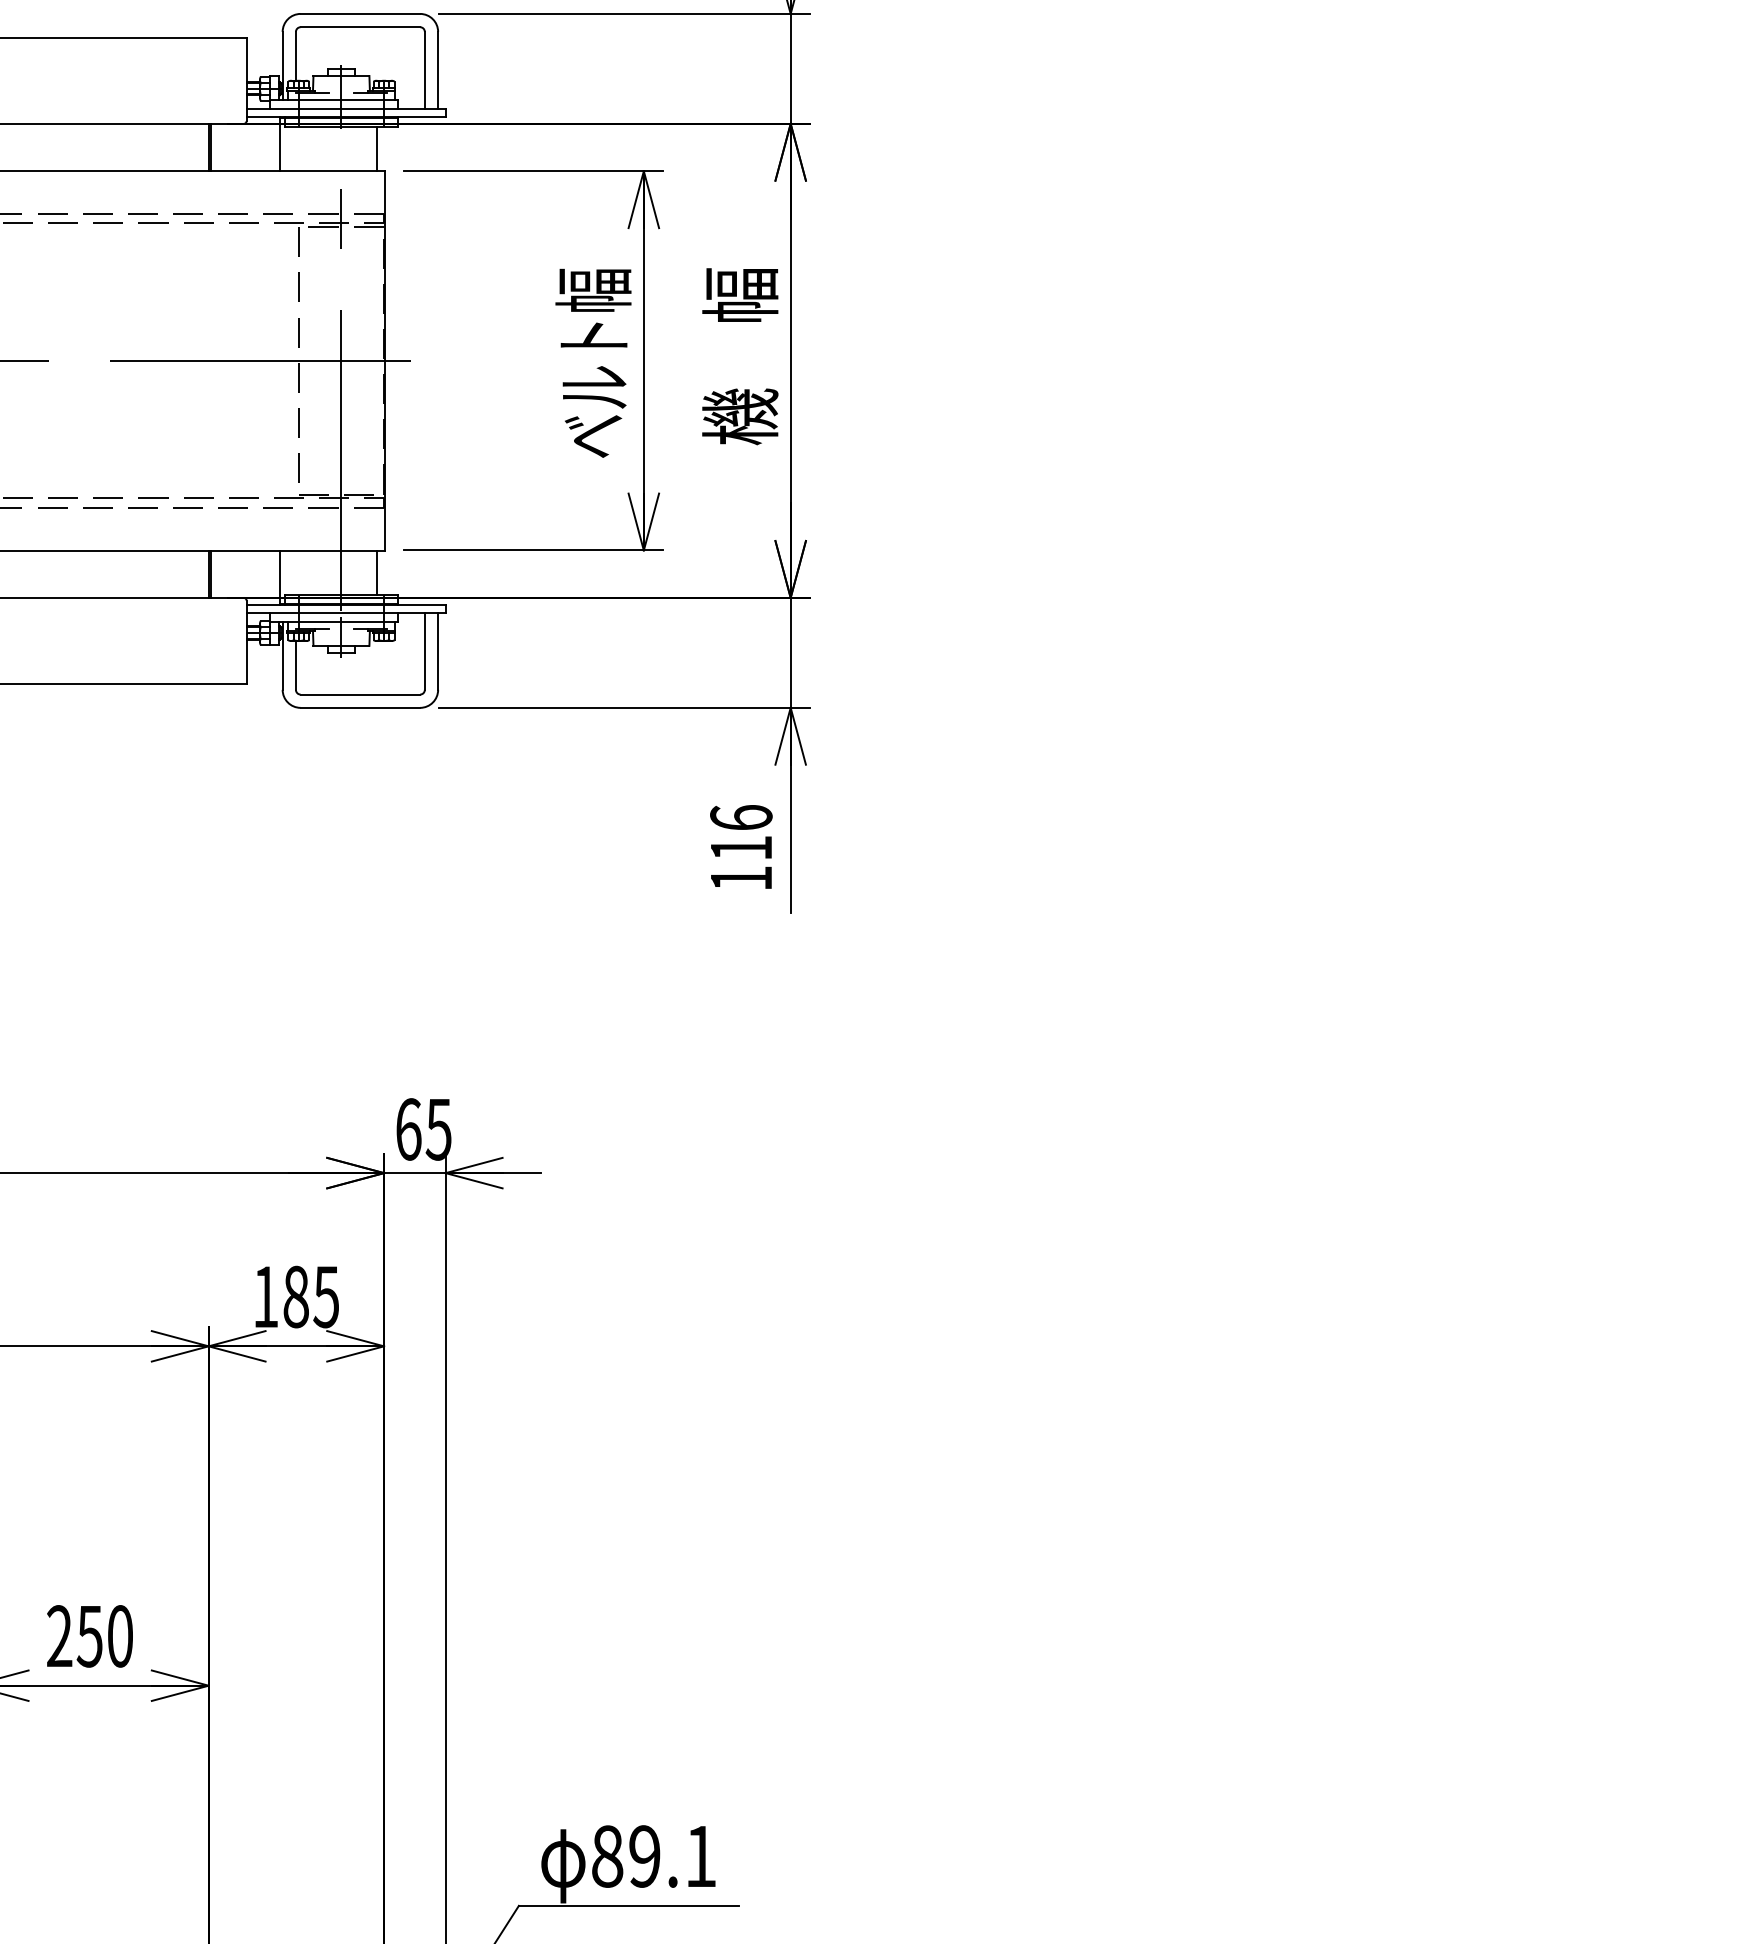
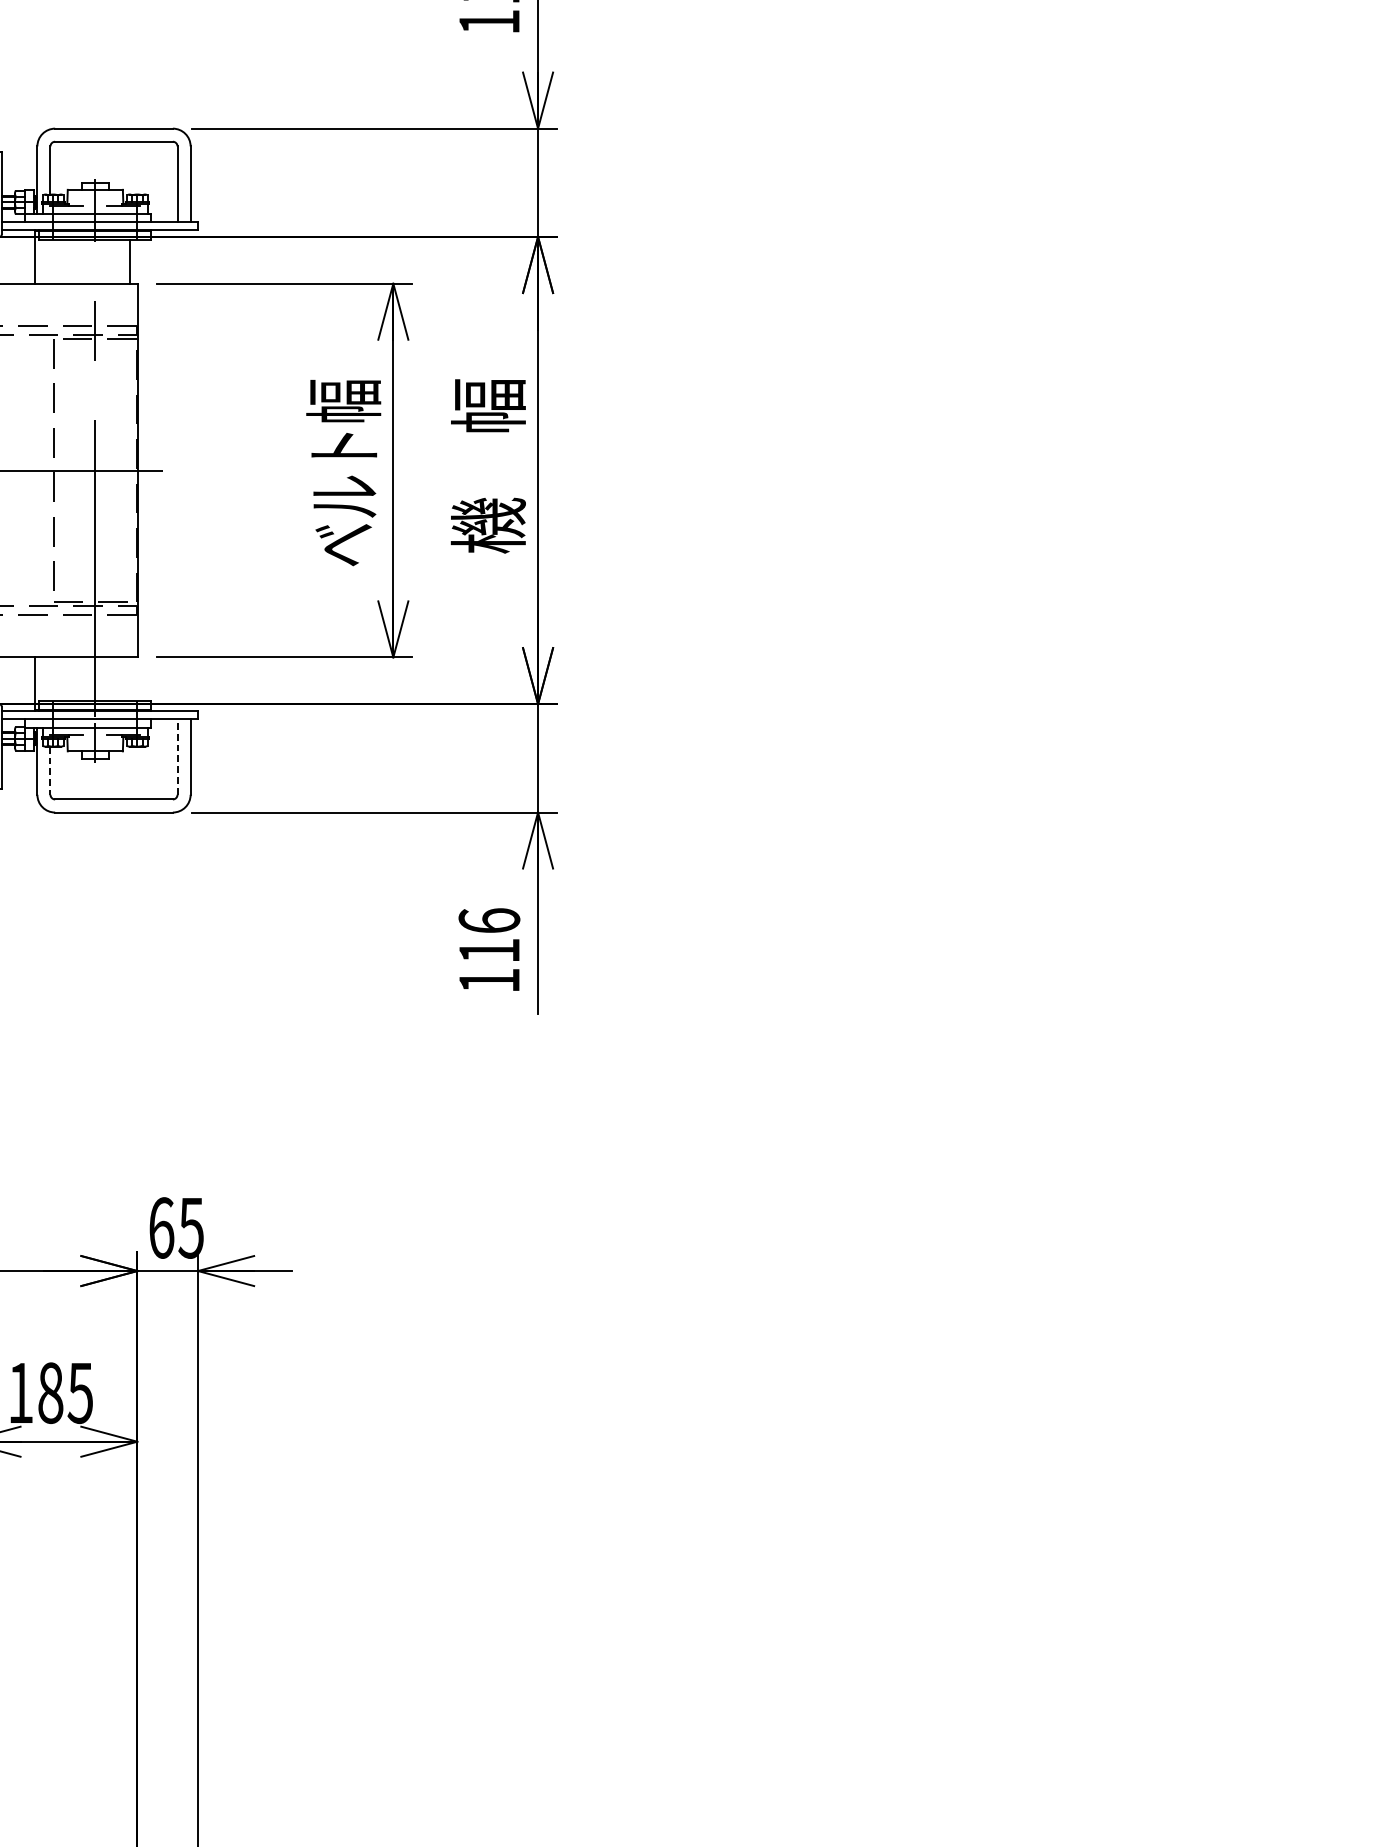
line: (376, 572) -> (129, 679), removed
line: (424, 650) -> (177, 755), solid -> dashed
line: (295, 665) -> (50, 770), solid -> dashed

